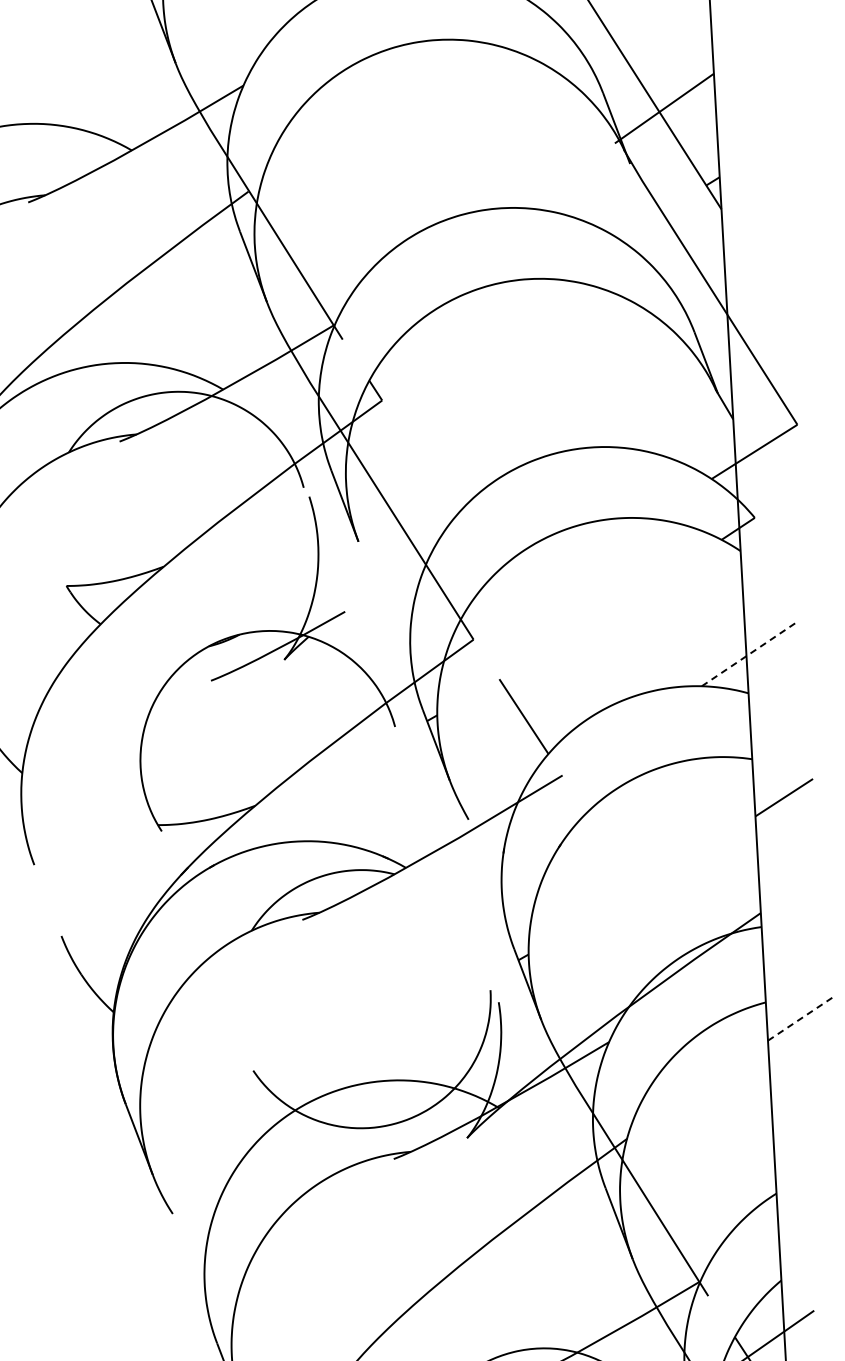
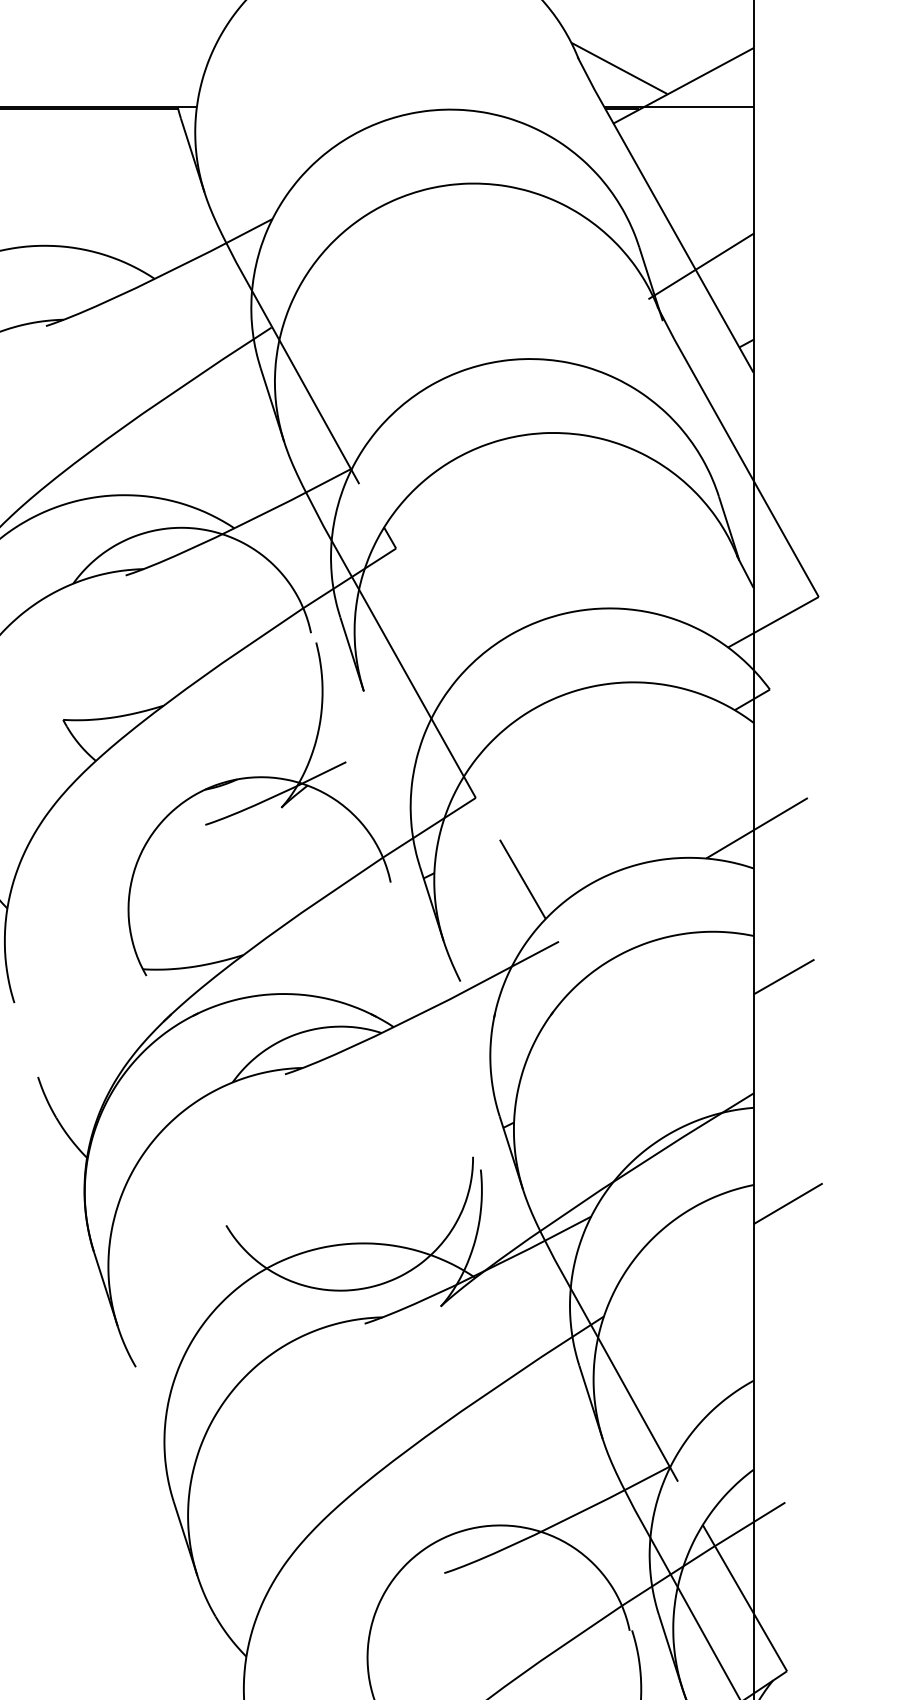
line: (750, 654) -> (757, 828), dashed -> solid
line: (800, 1018) -> (788, 1203), dashed -> solid

